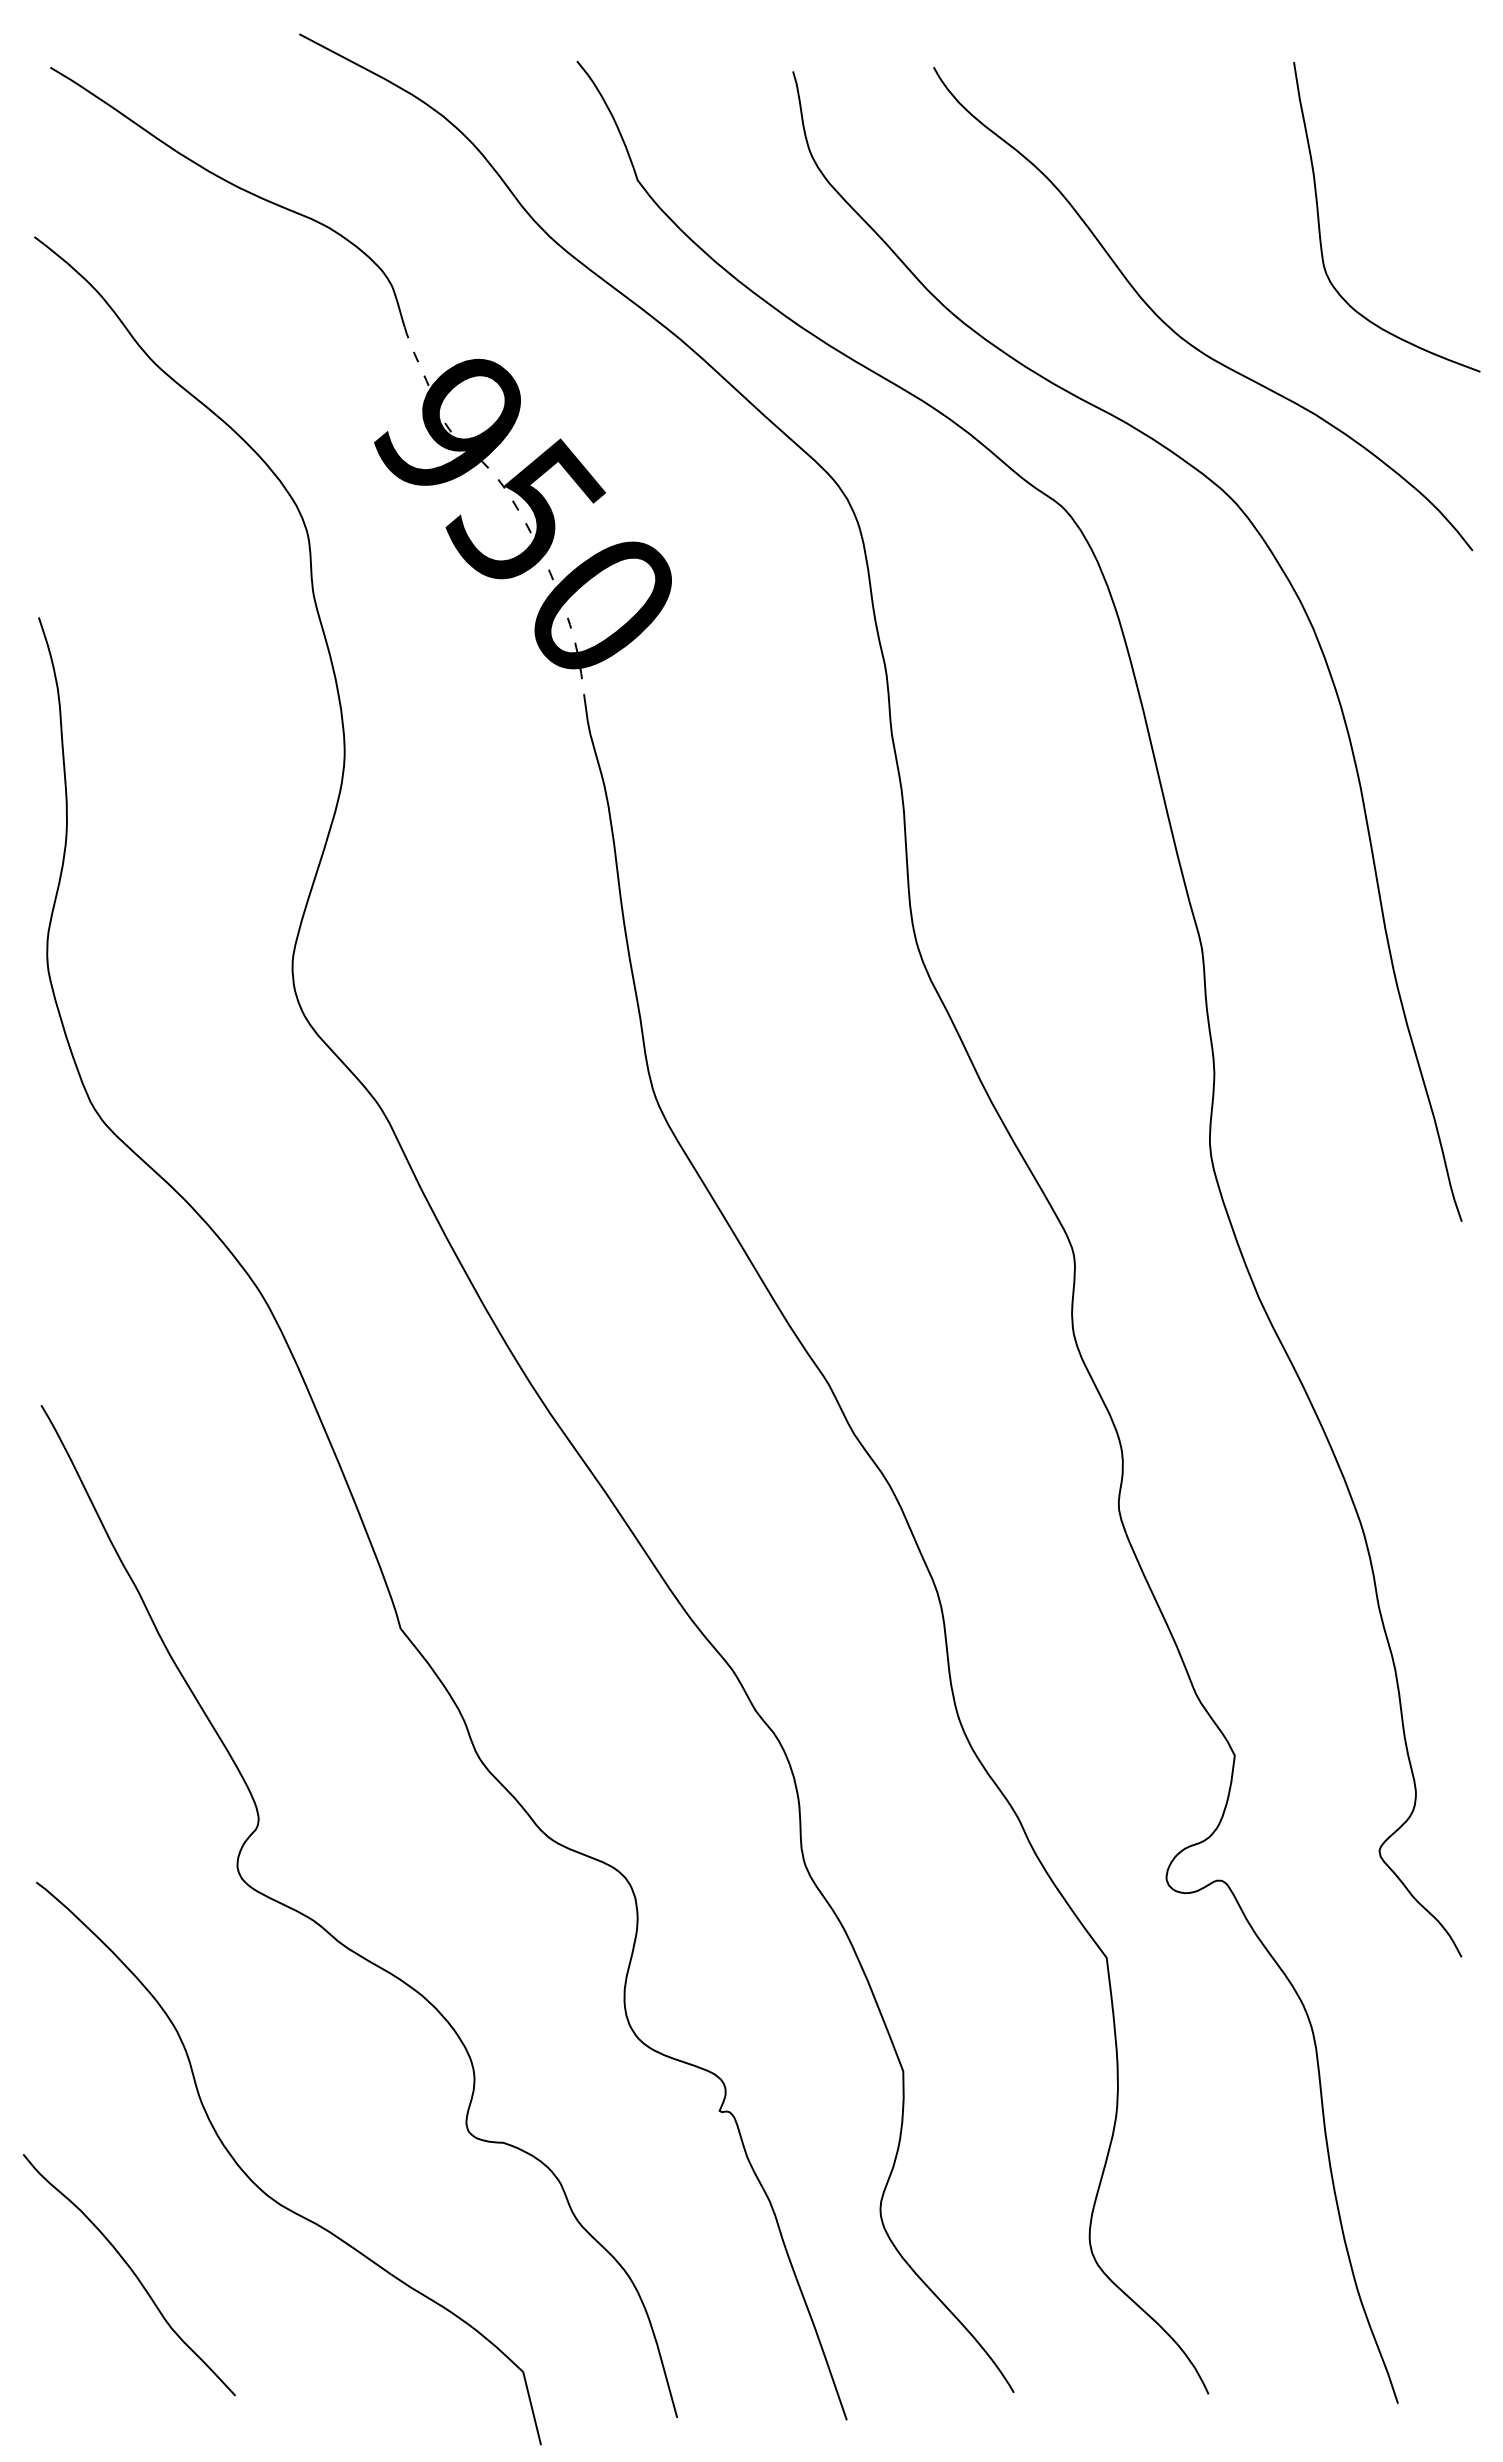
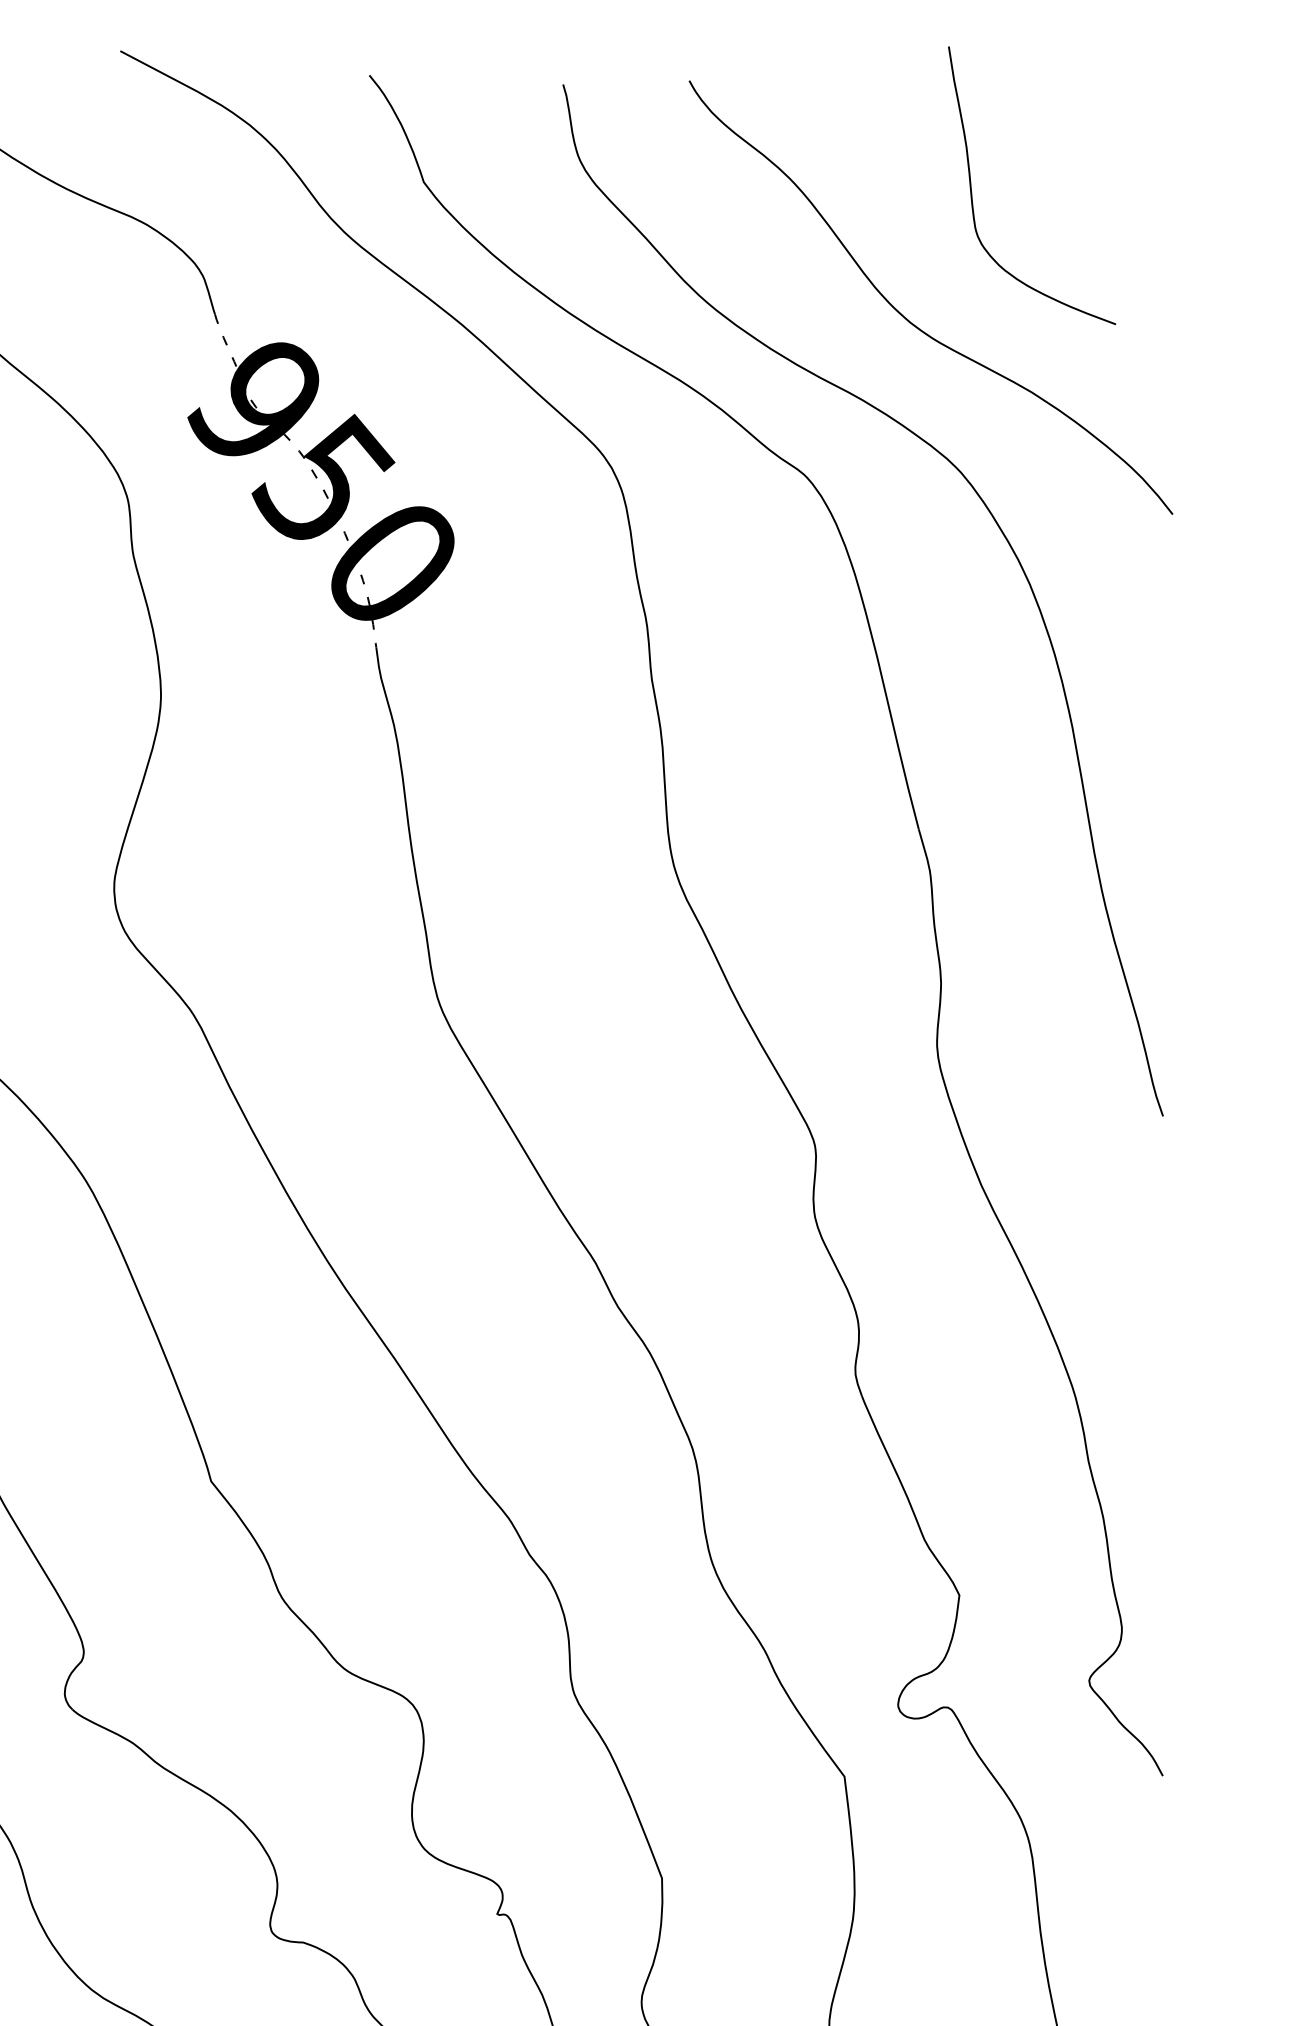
curve: (1320, 227) -> (972, 194), moved

